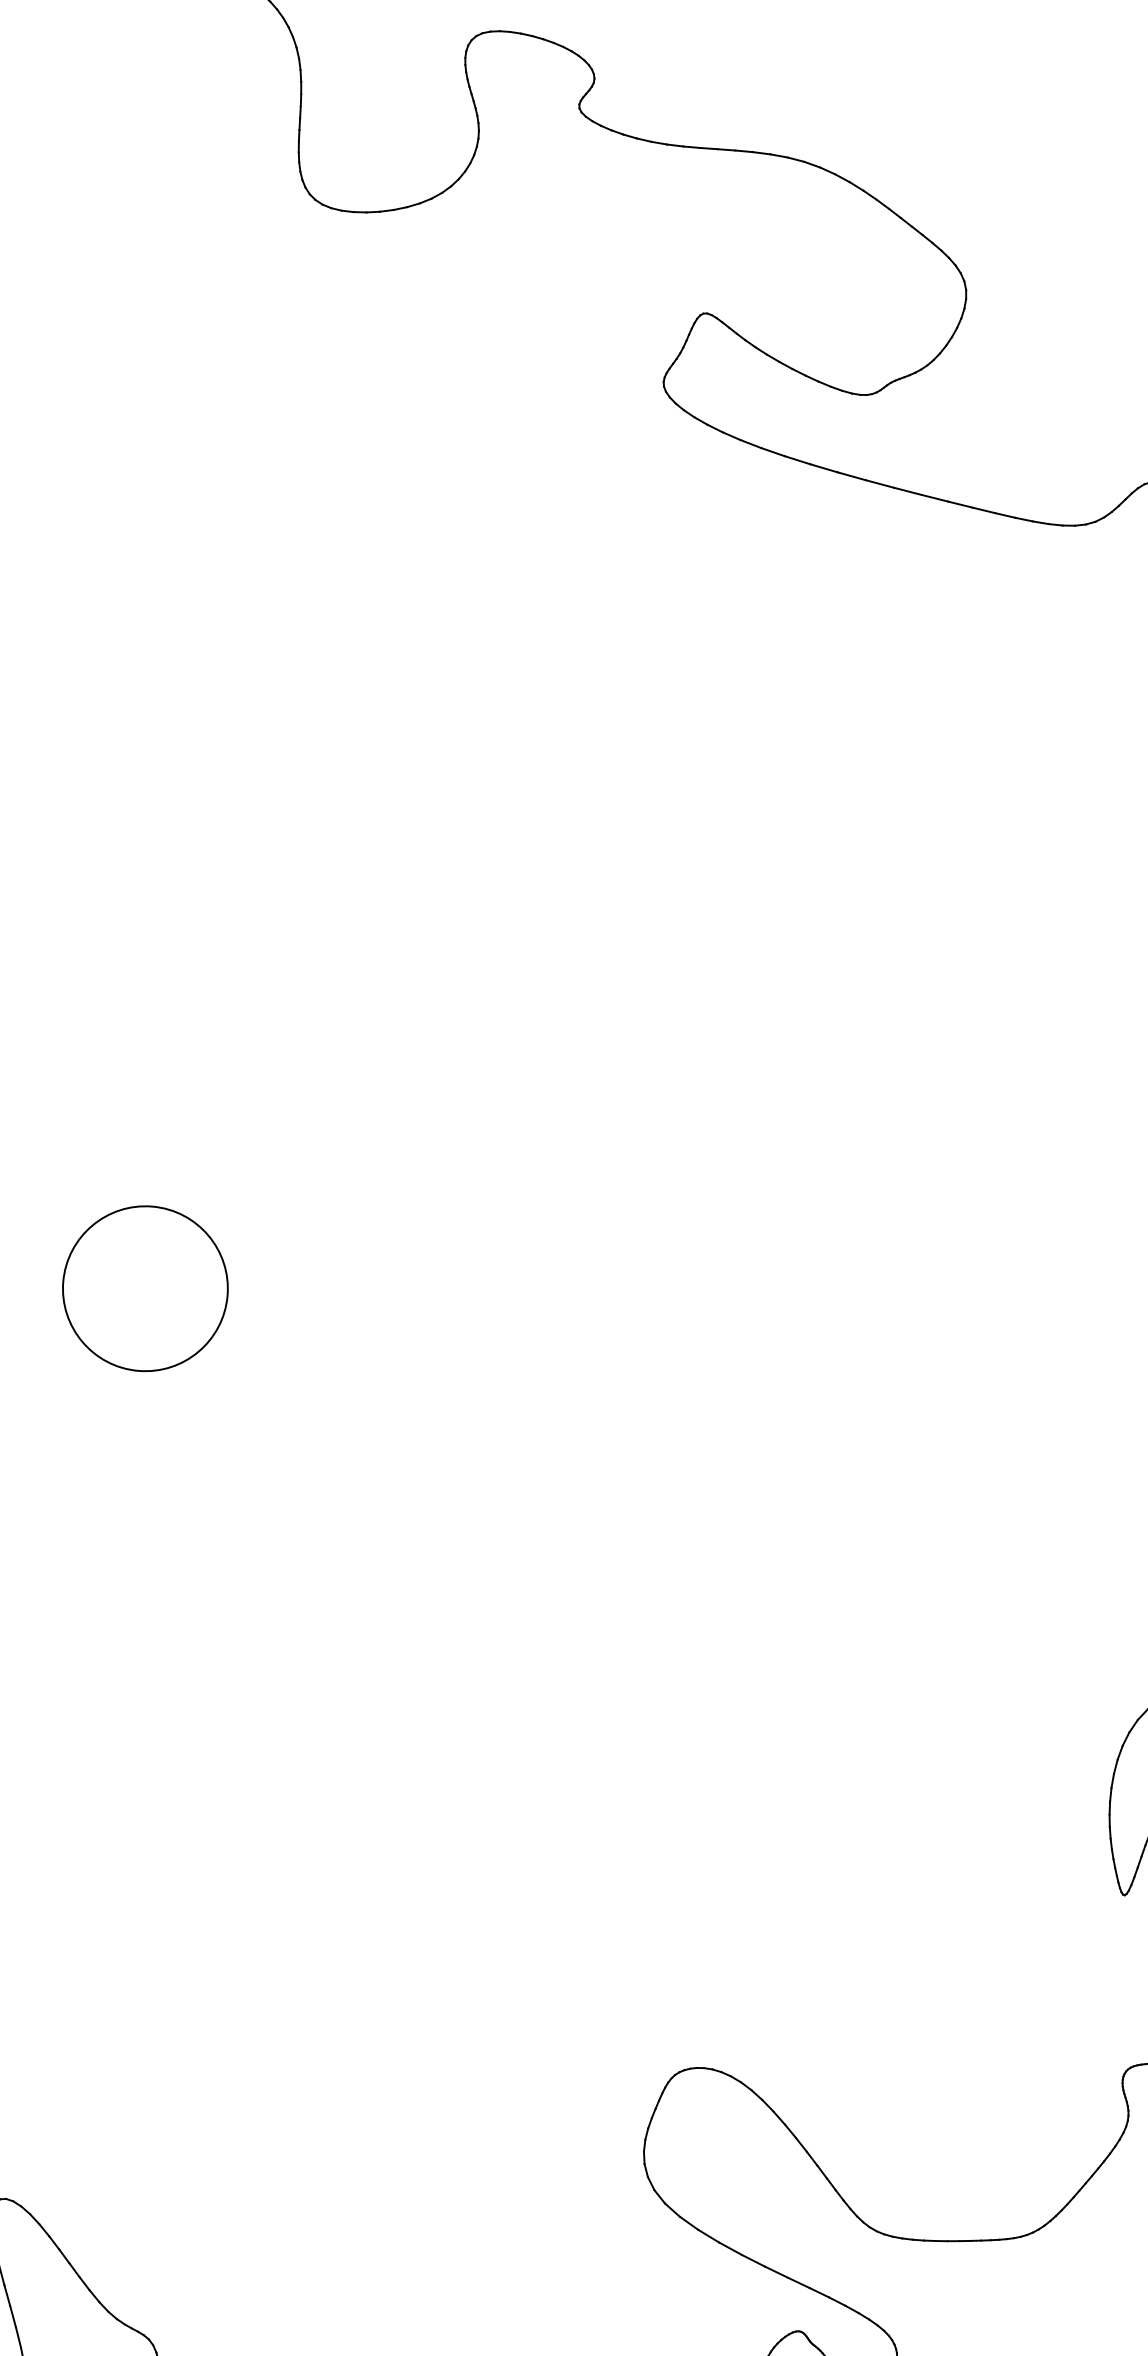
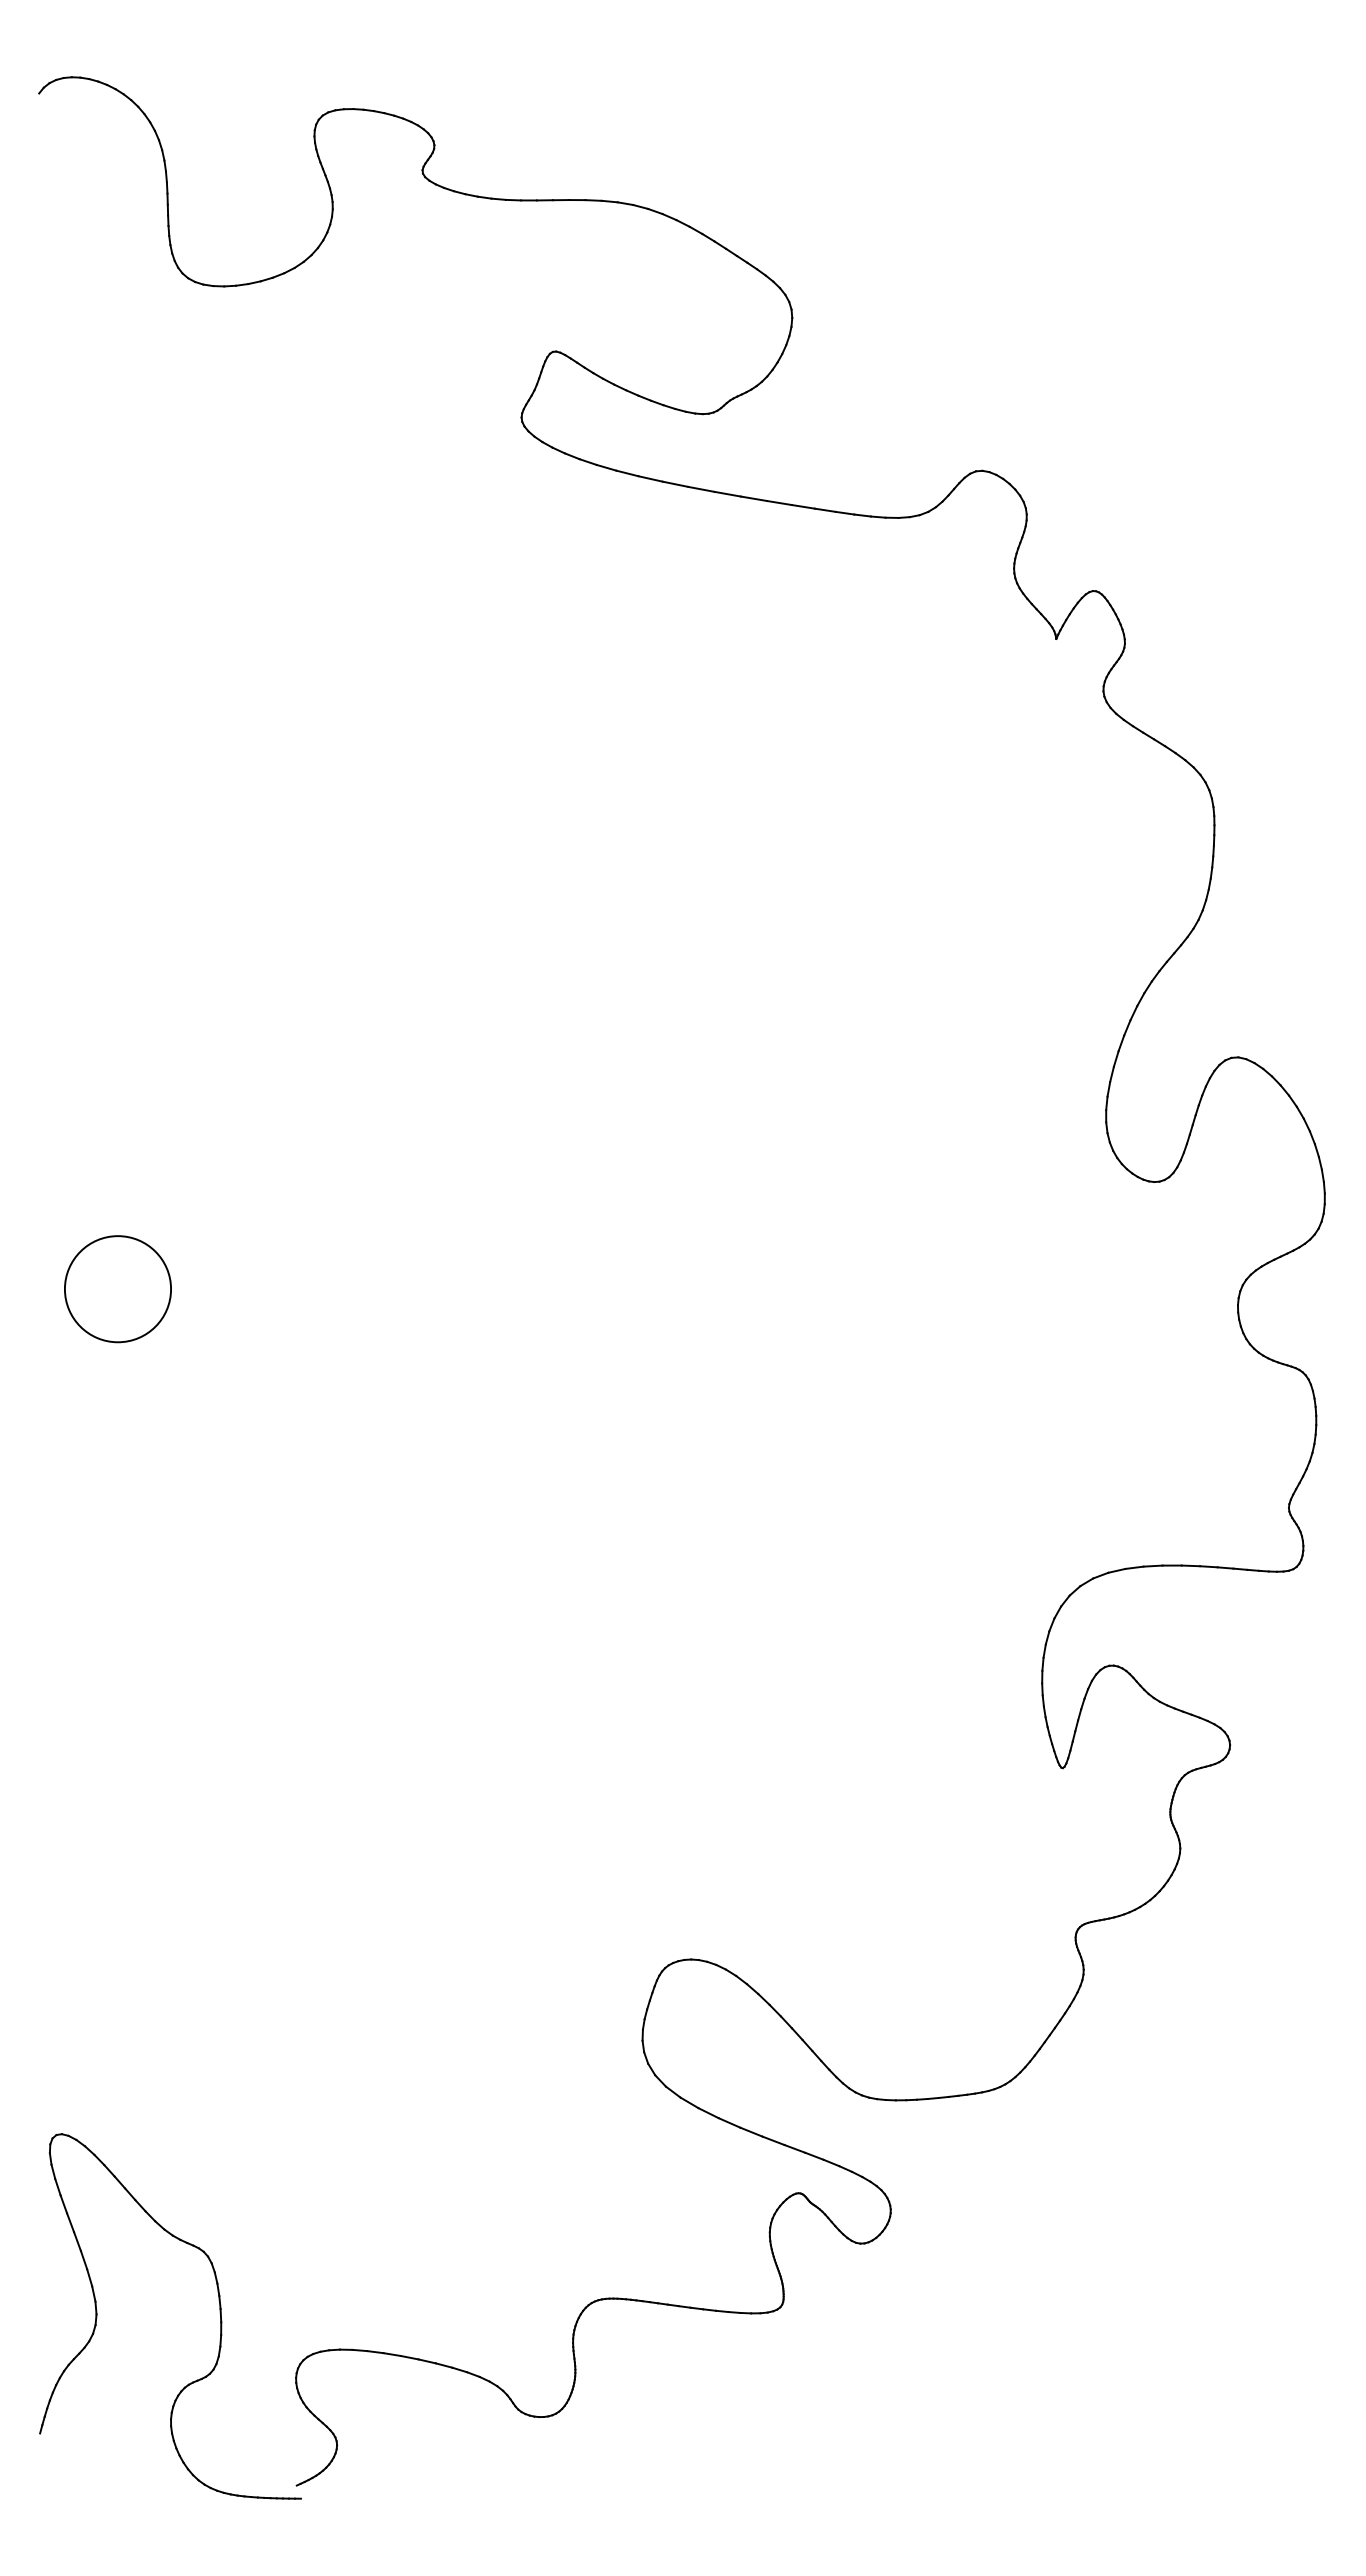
circle: (144, 1287) -> (117, 1288), size x0.7

